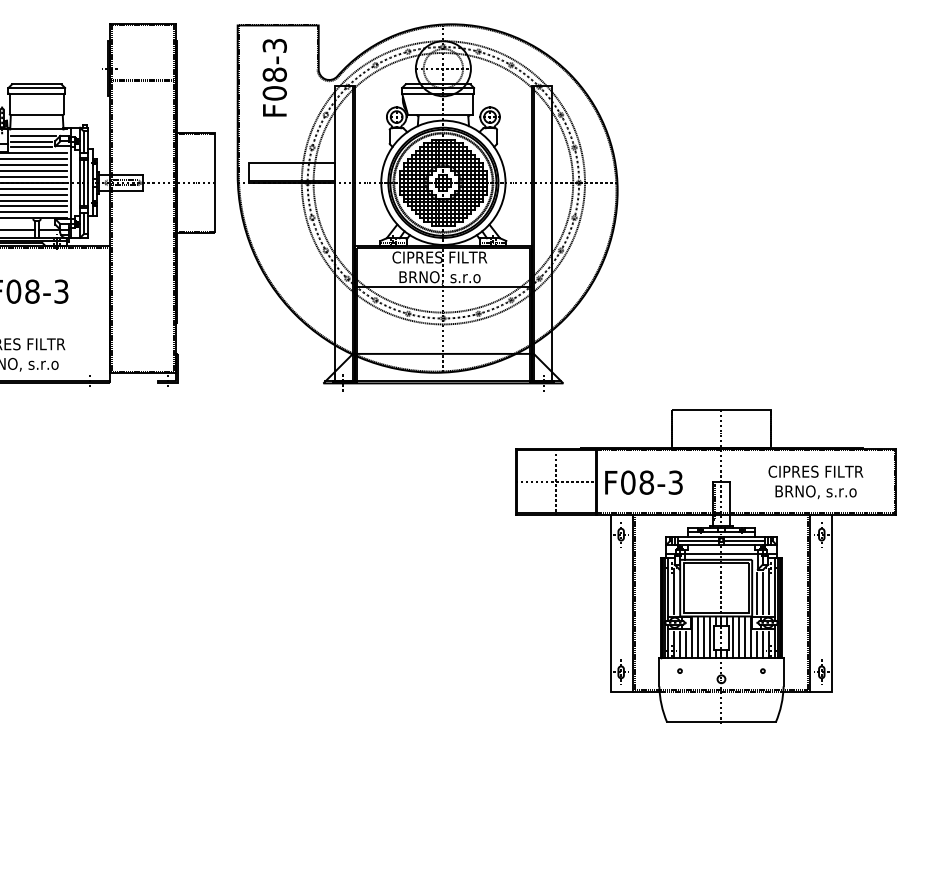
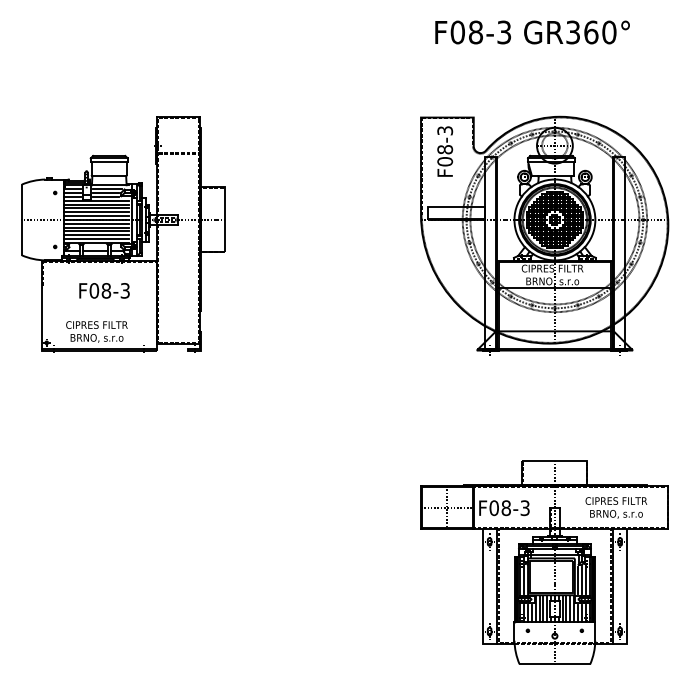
part: (427, 206) -> (544, 235), moved
part: (705, 566) -> (544, 562), moved

